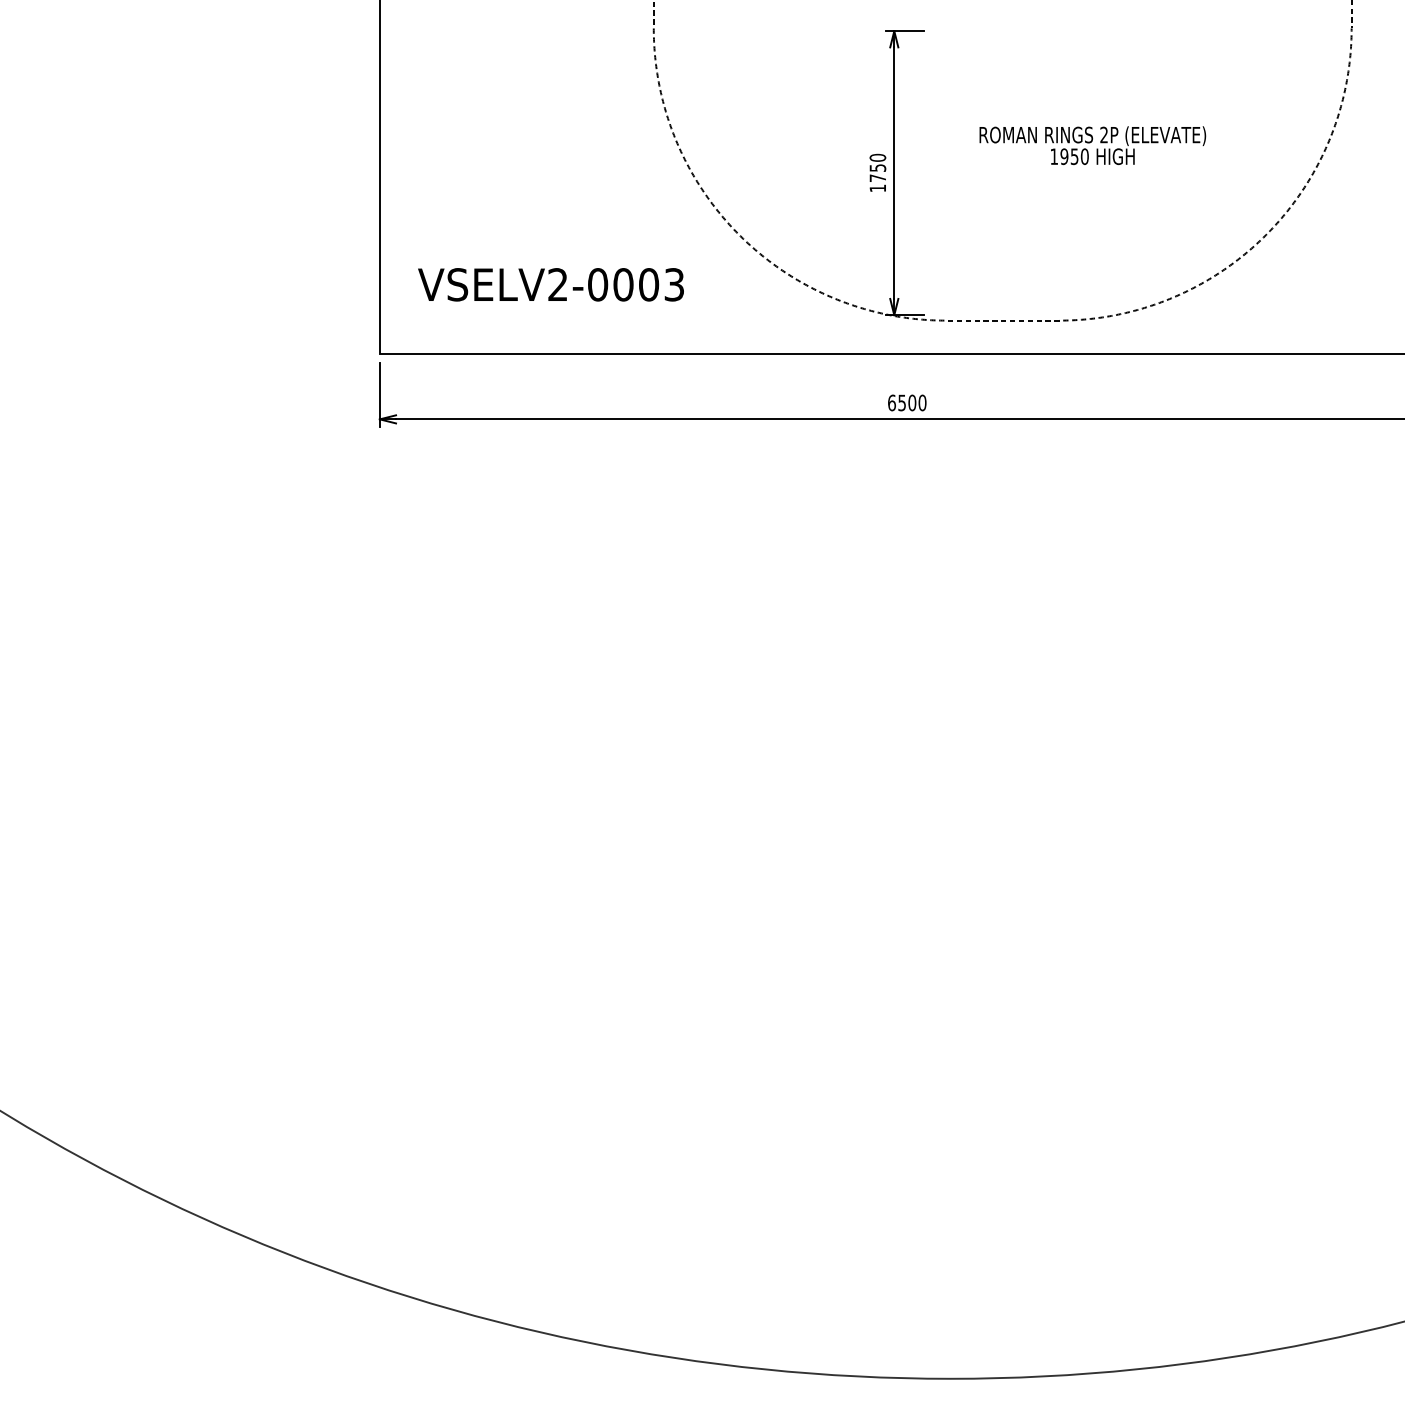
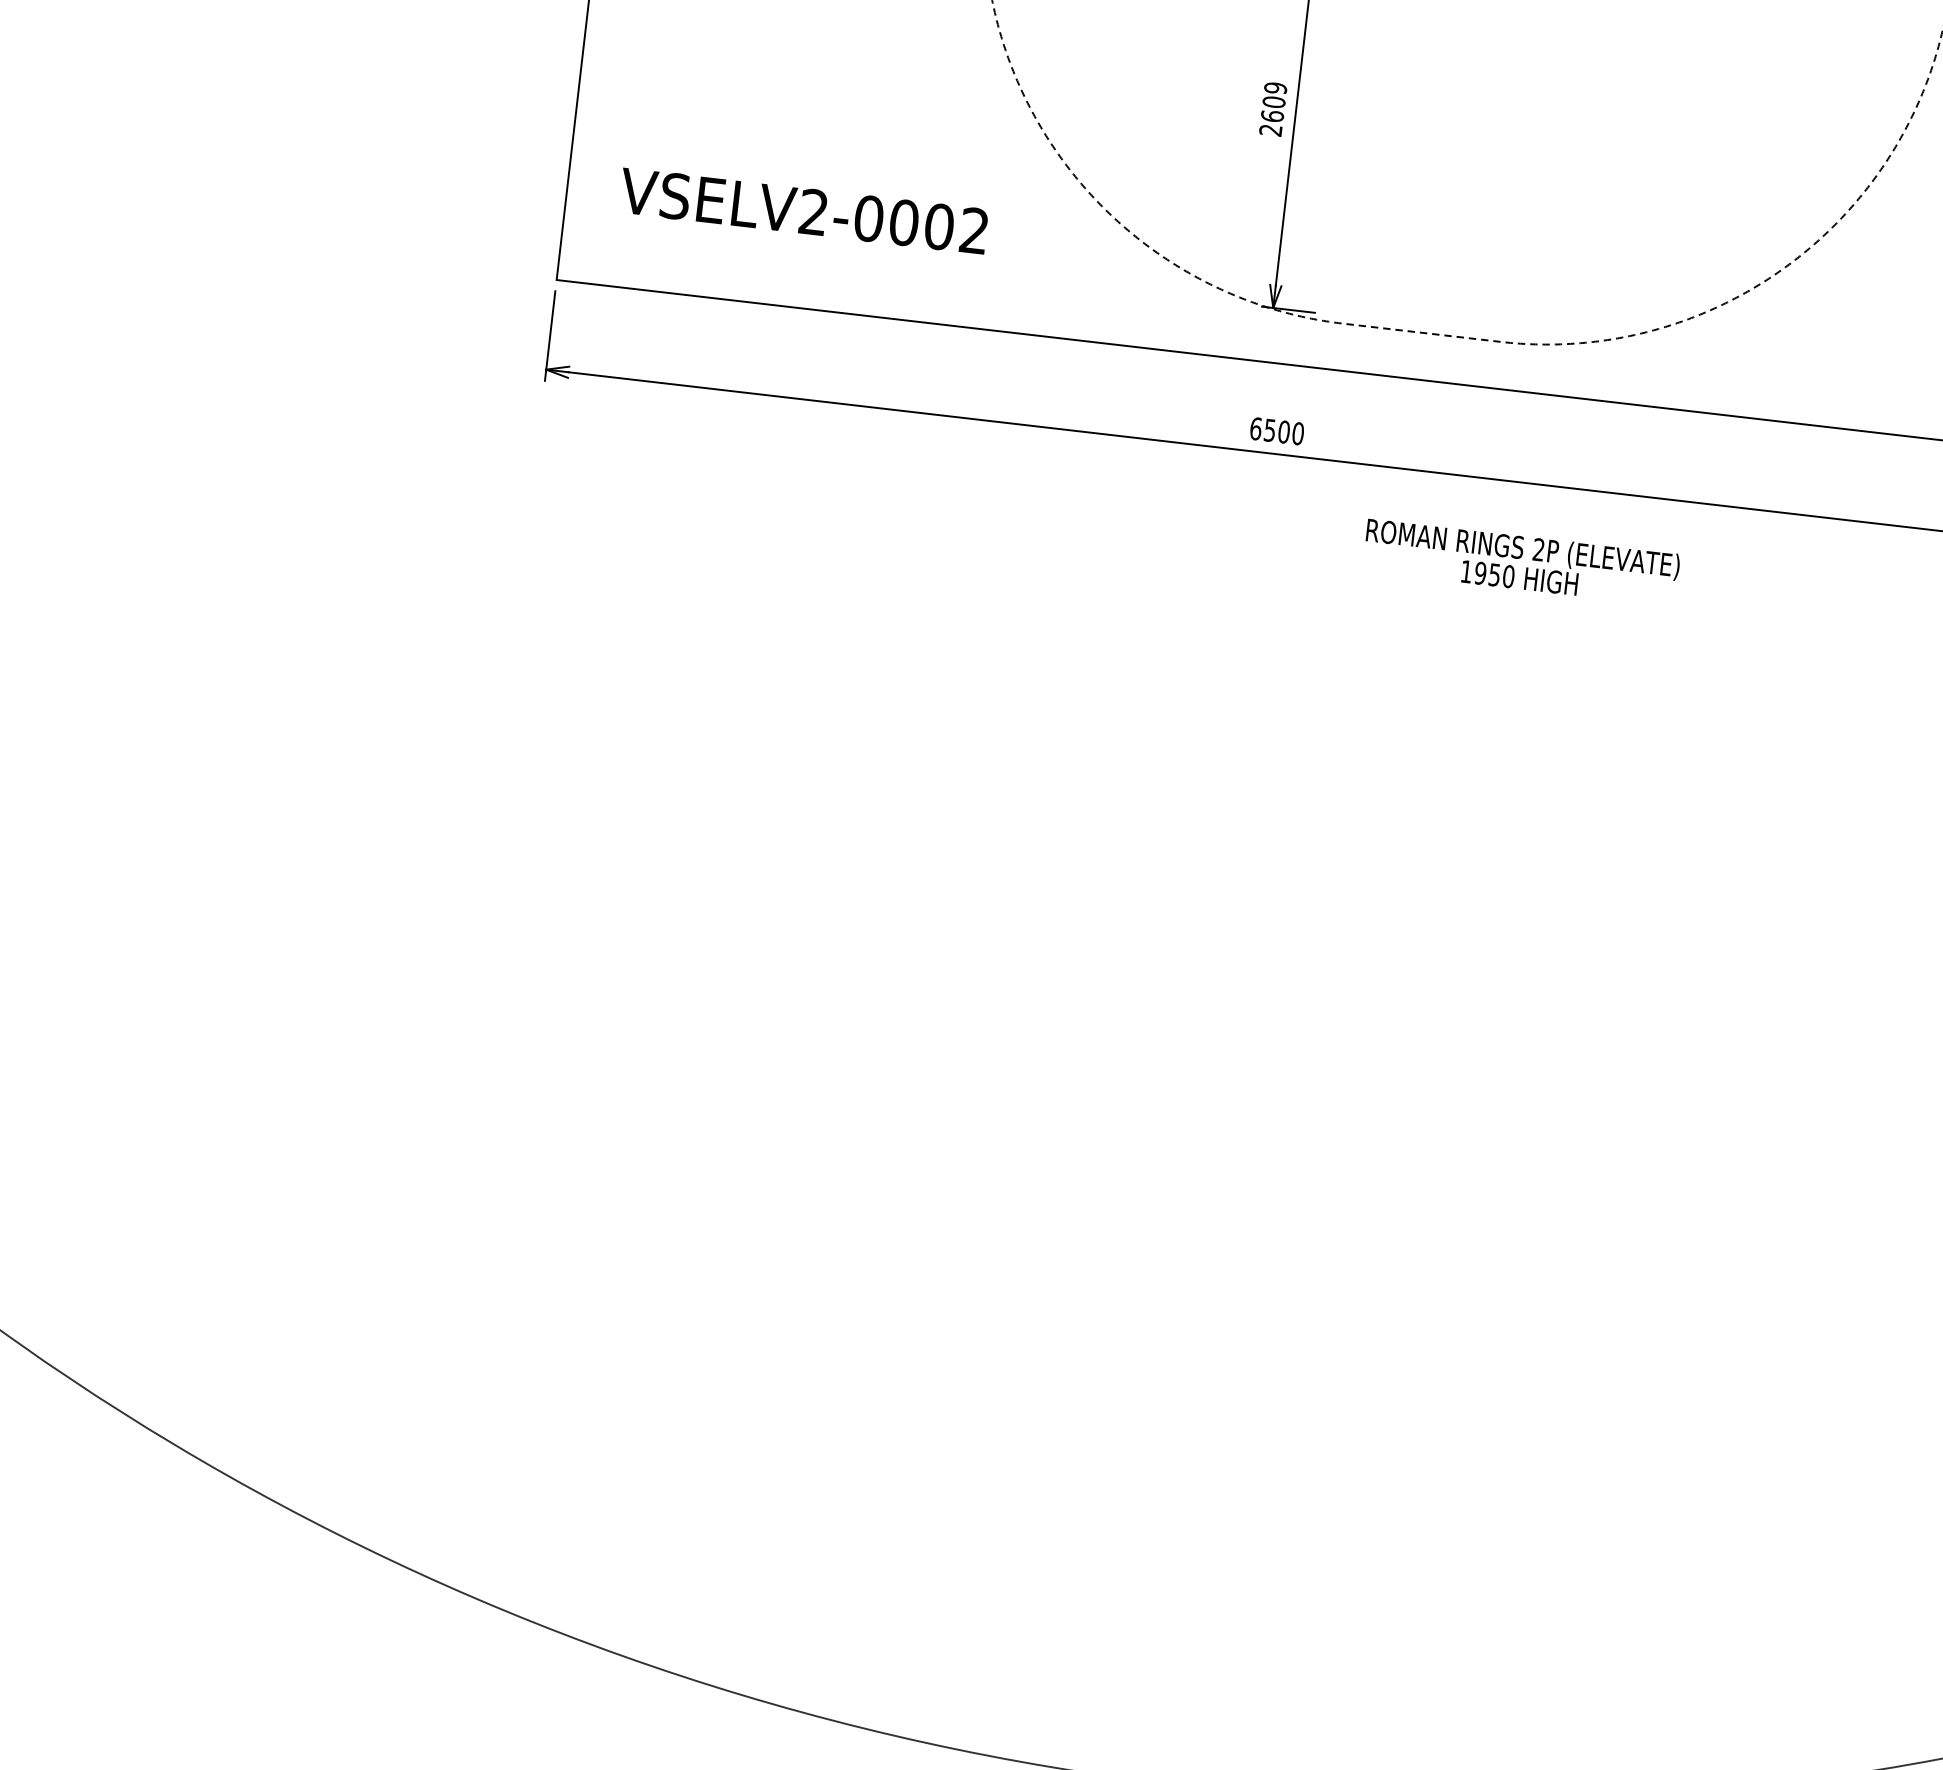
text: (1092, 145) -> (1521, 562), moved
text: (877, 173) -> (1272, 109), 1750 -> 2609
text: (673, 284) -> (973, 230), VSELV2-0003 -> VSELV2-0002

